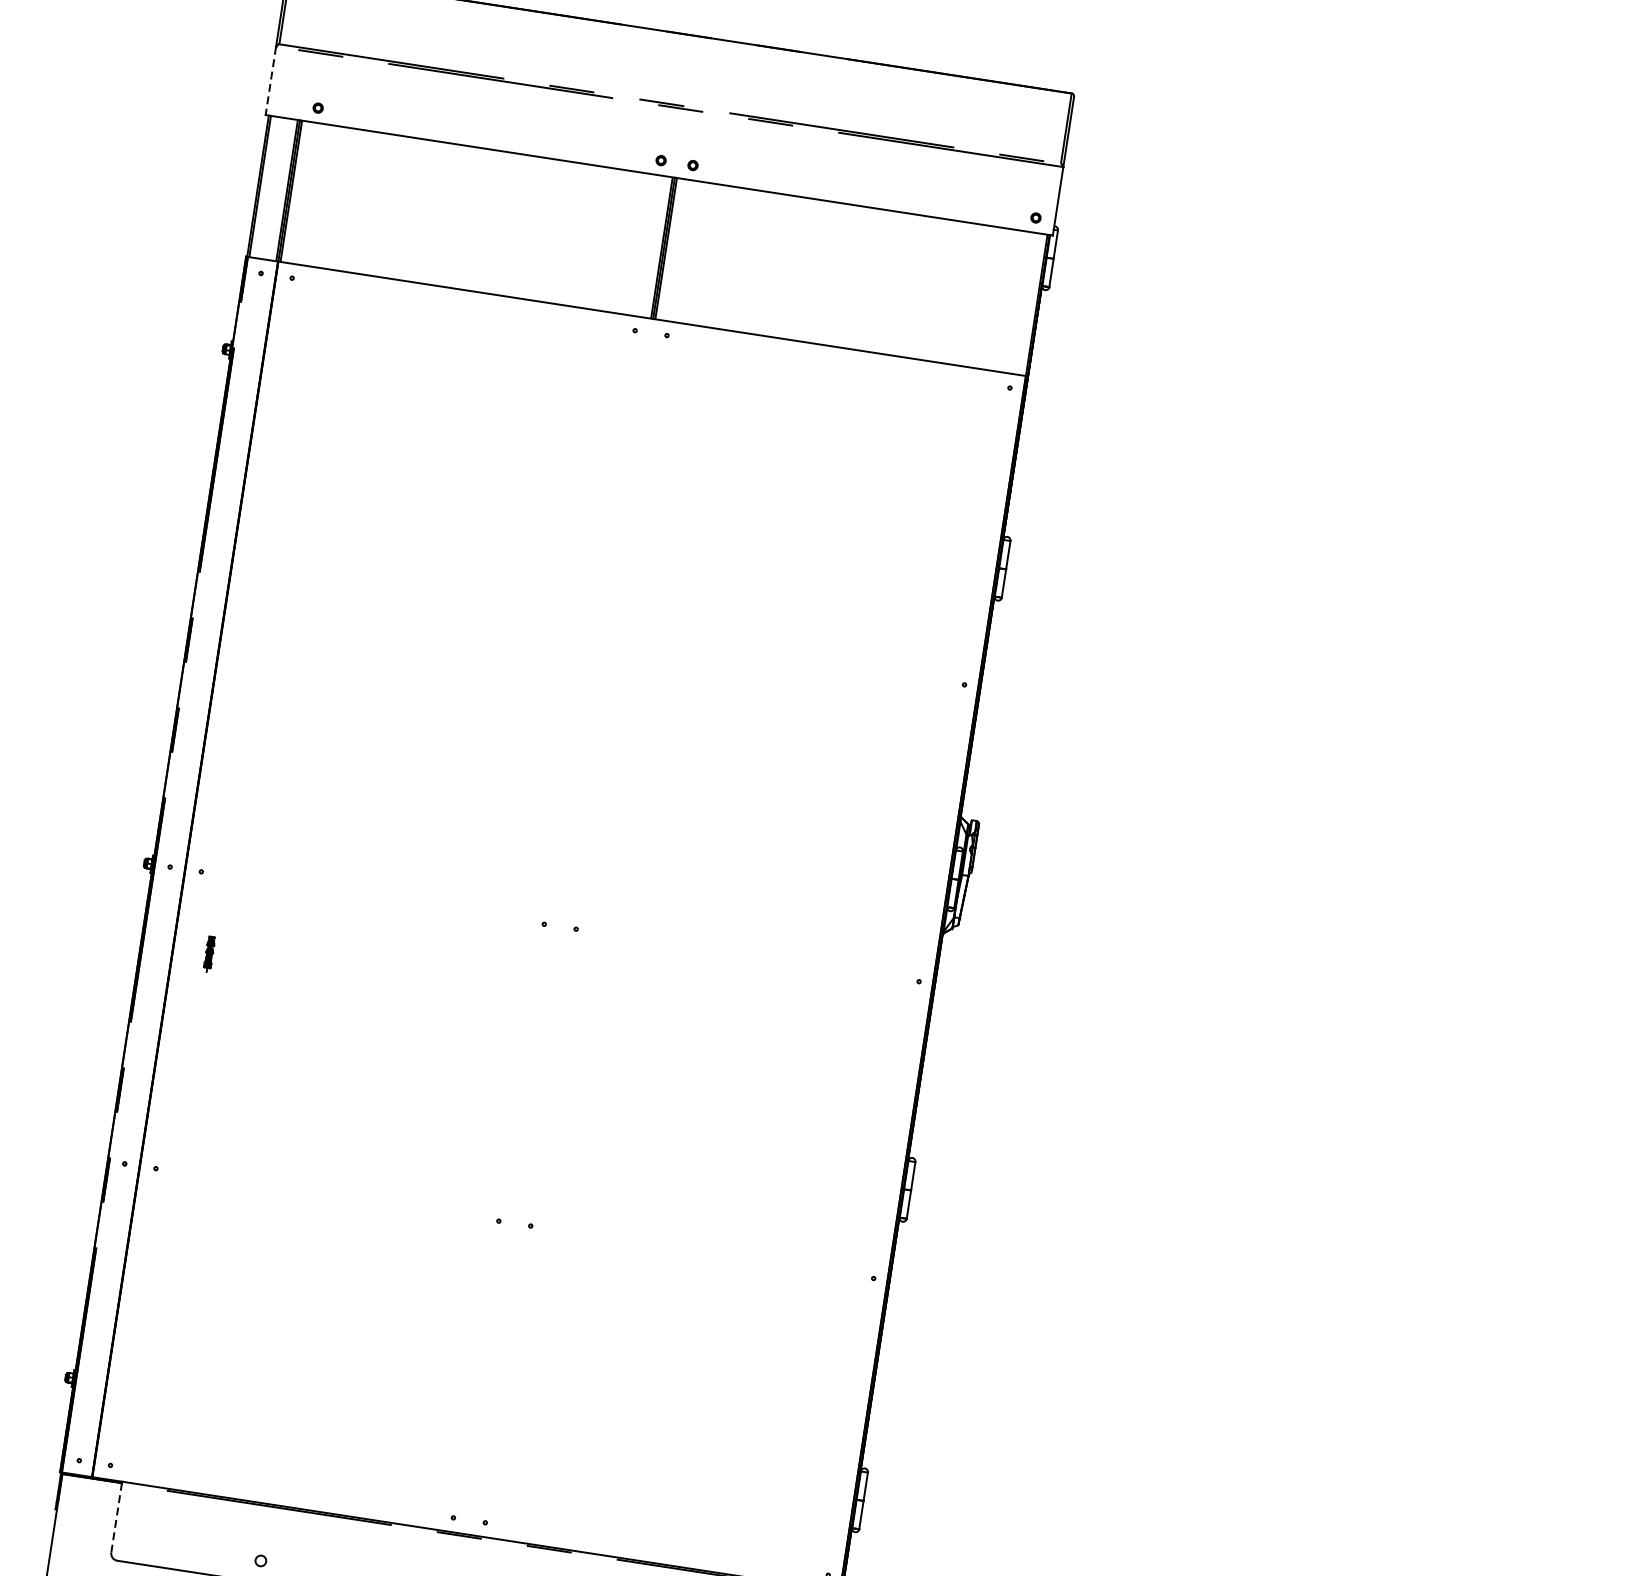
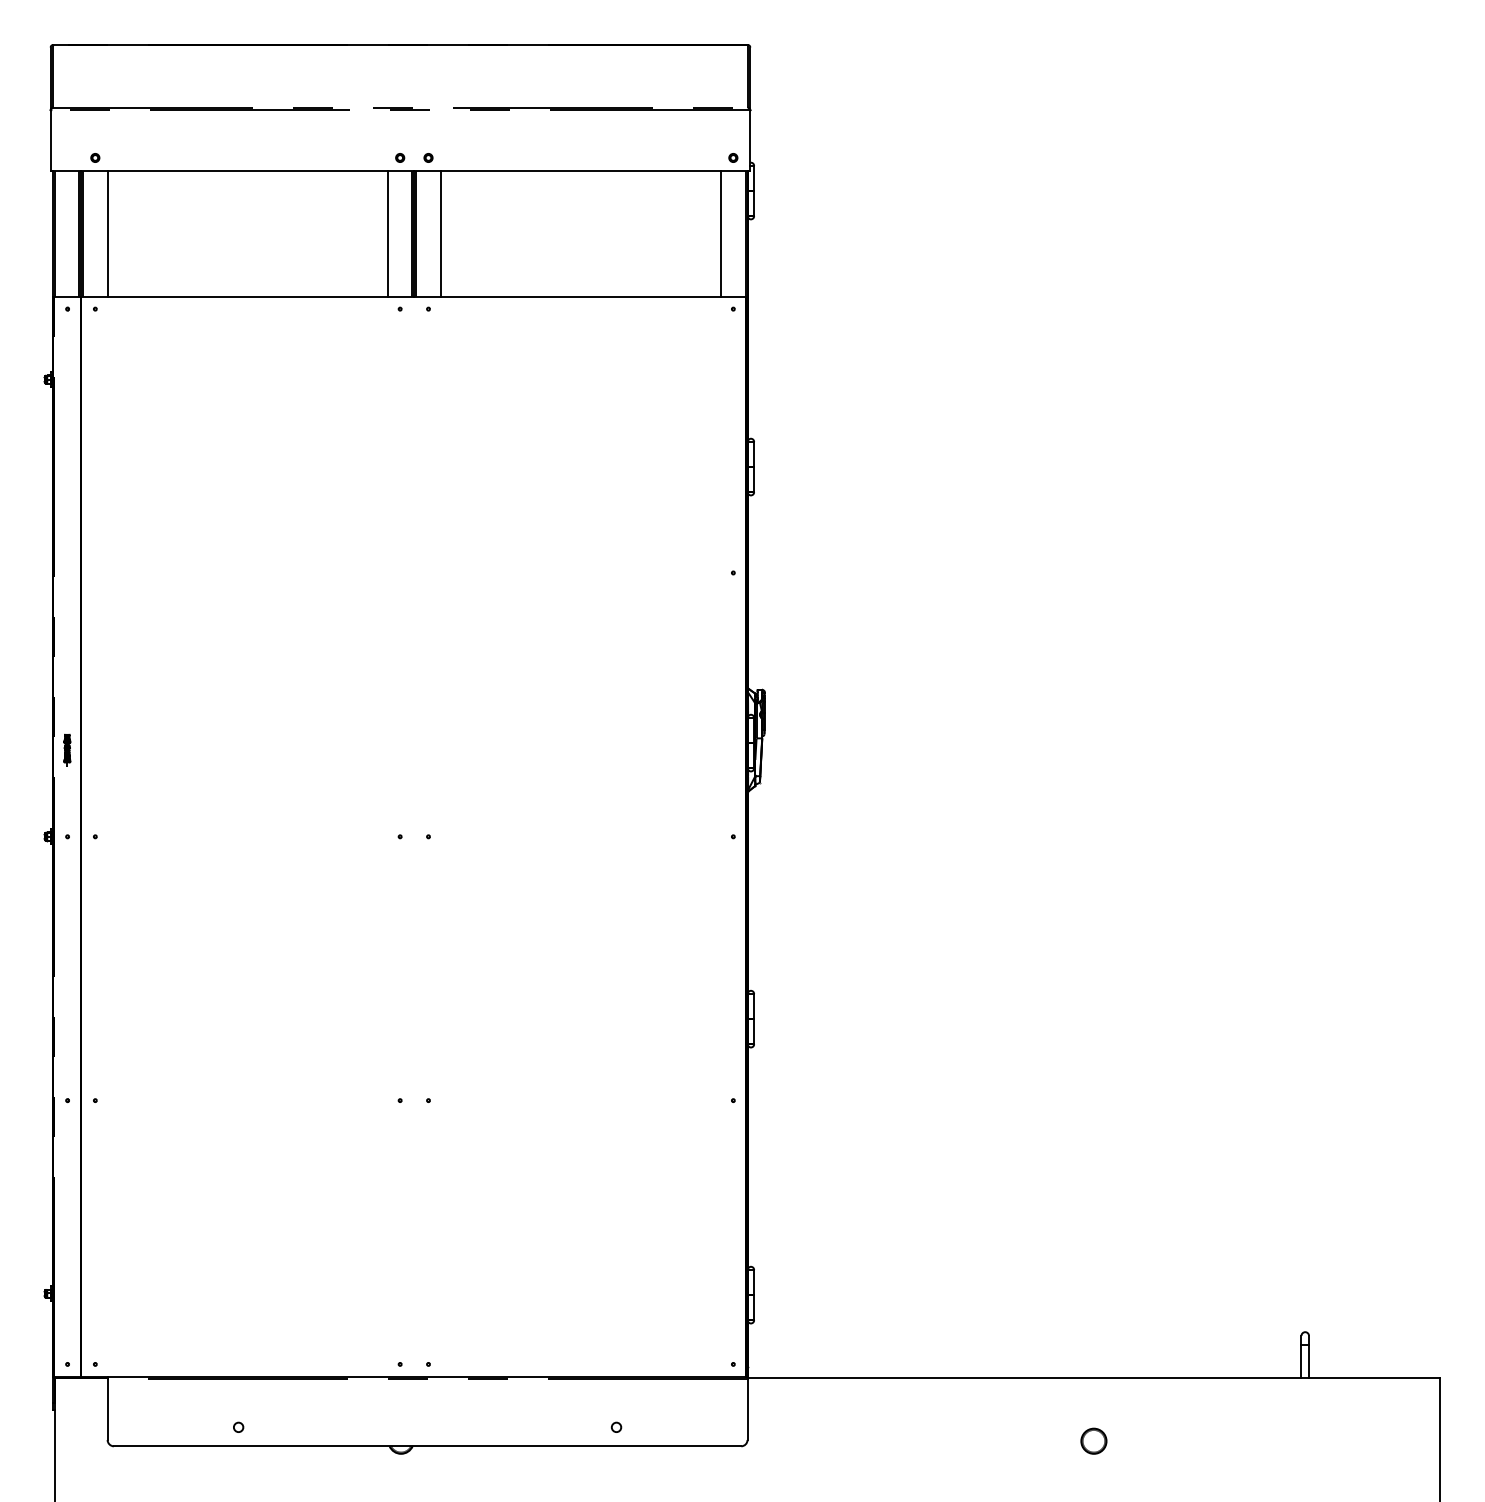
line: (270, 81) -> (50, 141), dashed -> solid
line: (318, 195) -> (107, 233), added
line: (633, 243) -> (387, 233), added
line: (693, 252) -> (440, 233), added
line: (1009, 300) -> (721, 233), added
part: (209, 953) -> (67, 749), moved
line: (116, 1518) -> (107, 1409), dashed -> solid

